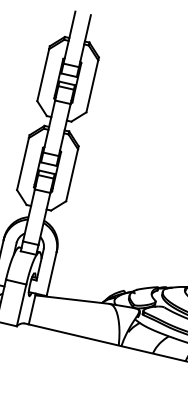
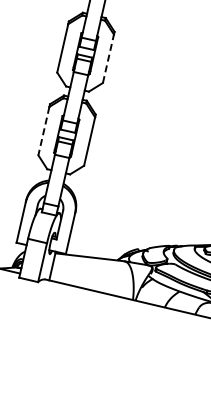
line: (92, 86) -> (108, 58), solid -> dashed
line: (22, 164) -> (43, 131), solid -> dashed

